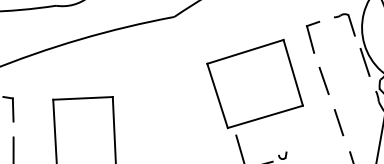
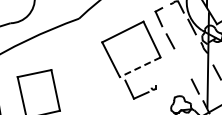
line: (265, 117) -> (140, 67), solid -> dashed
line: (338, 122) -> (182, 63), removed

